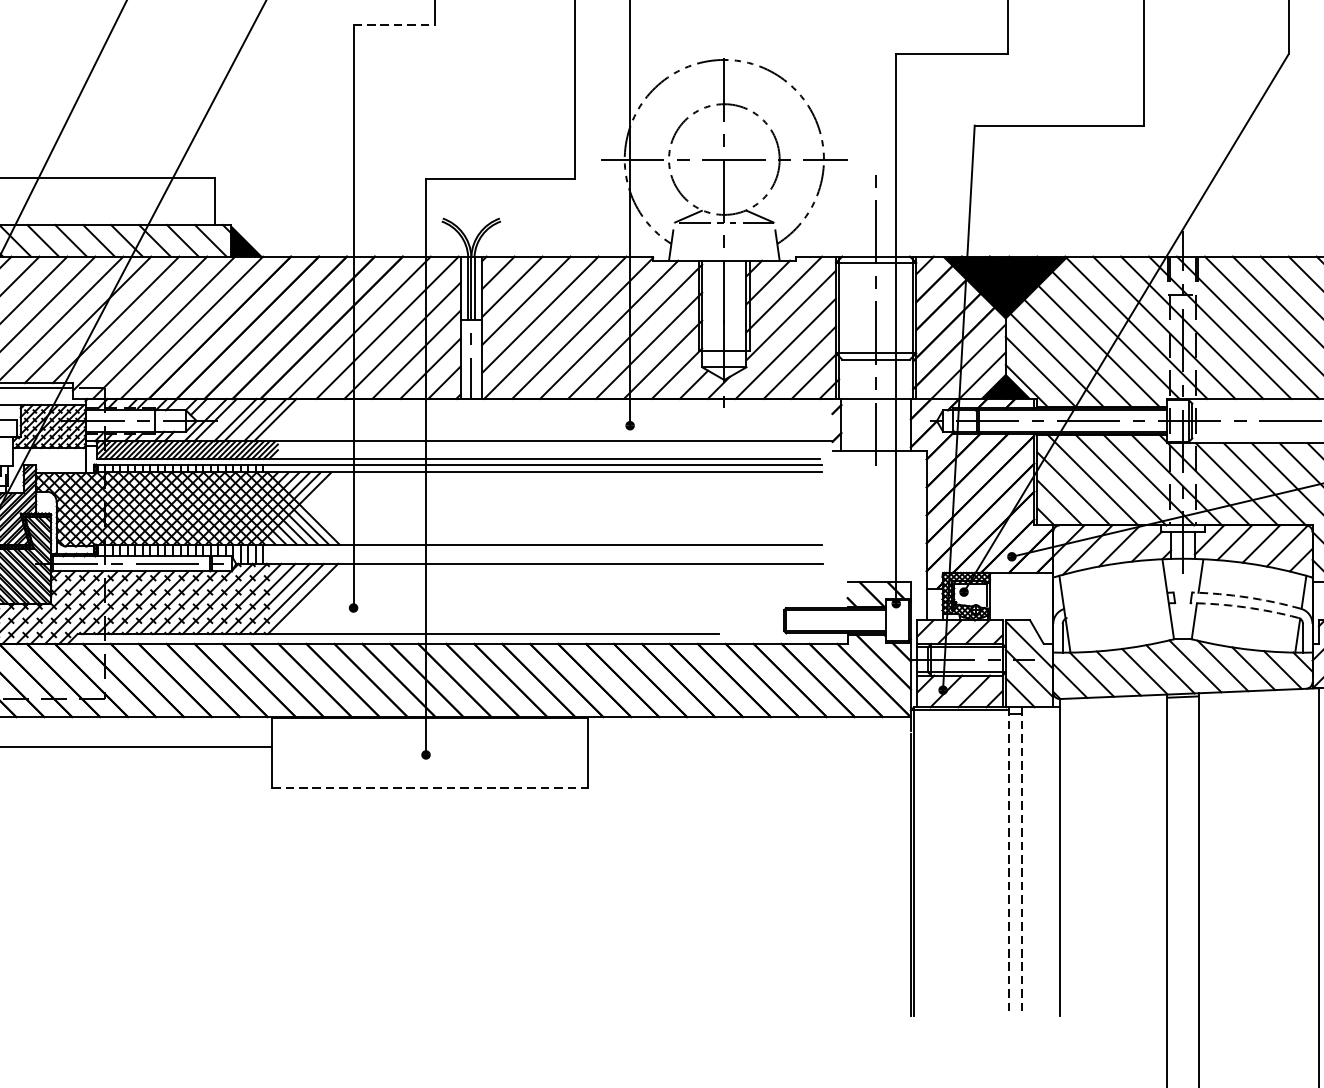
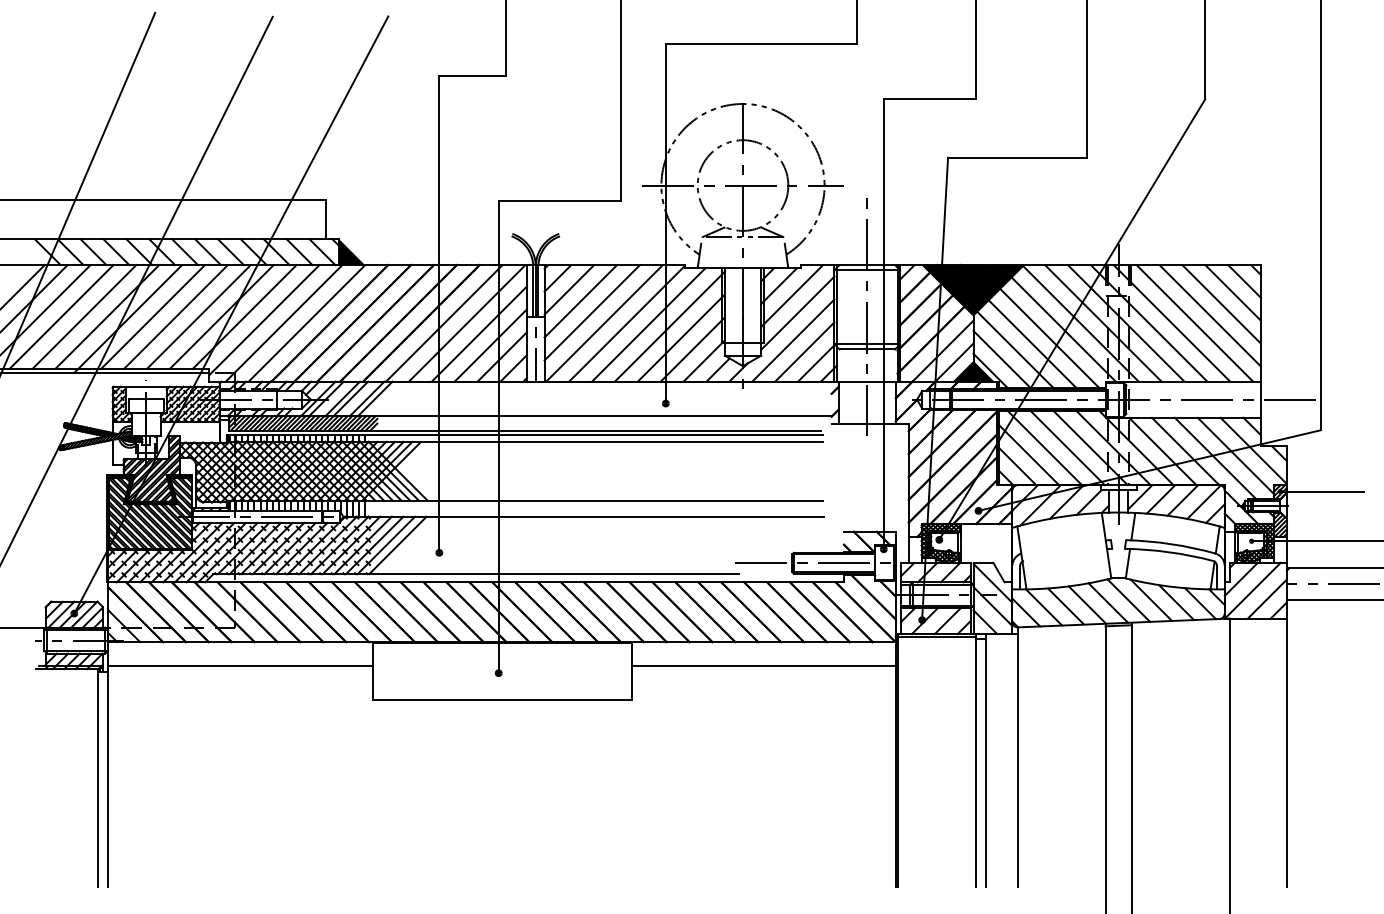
line: (395, 25) -> (473, 75), dashed -> solid
arc: (1247, 597) -> (1171, 544), dashed -> solid
arc: (1245, 607) -> (1169, 552), dashed -> solid
line: (815, 621) -> (817, 563), added
line: (749, 746) -> (763, 666), added
line: (430, 788) -> (502, 700), dashed -> solid
line: (1009, 861) -> (976, 760), dashed -> solid
line: (1021, 861) -> (986, 760), dashed -> solid

